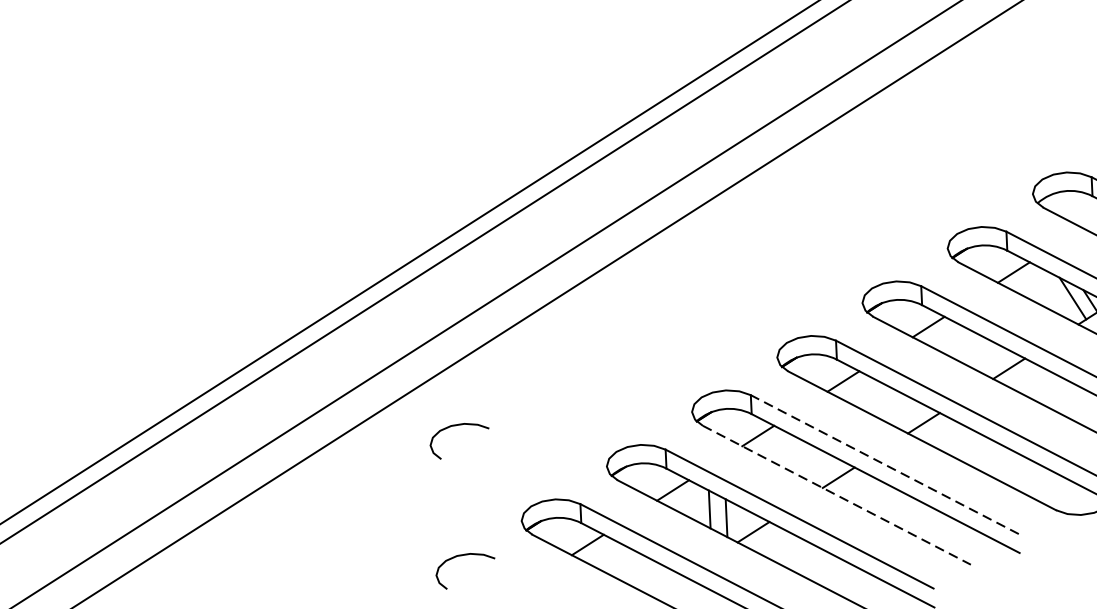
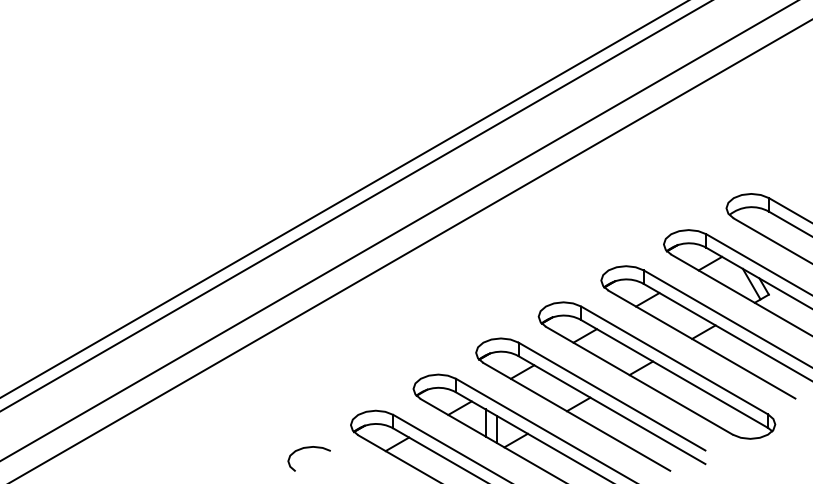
curve: (457, 426) -> (308, 355), removed
line: (885, 464) -> (612, 396), dashed -> solid
line: (836, 494) -> (576, 416), dashed -> solid

